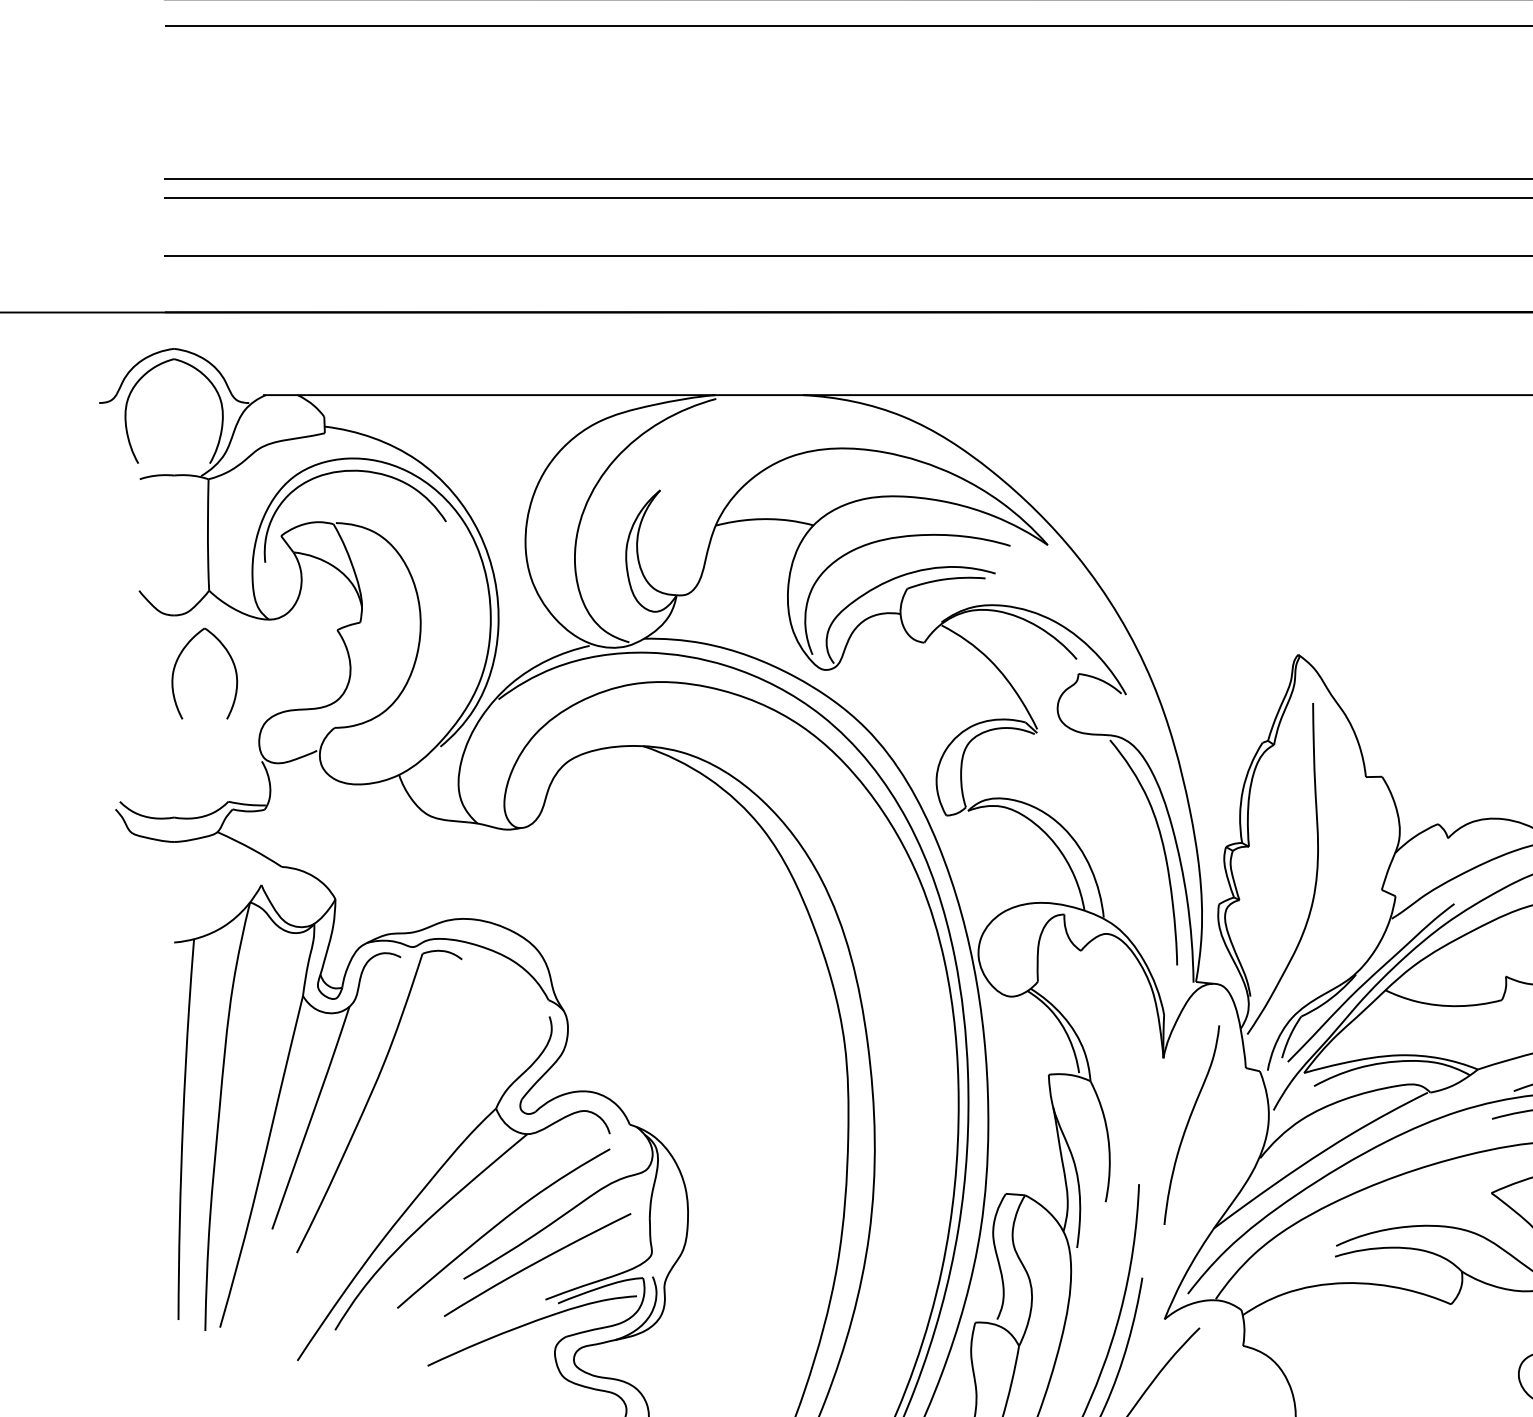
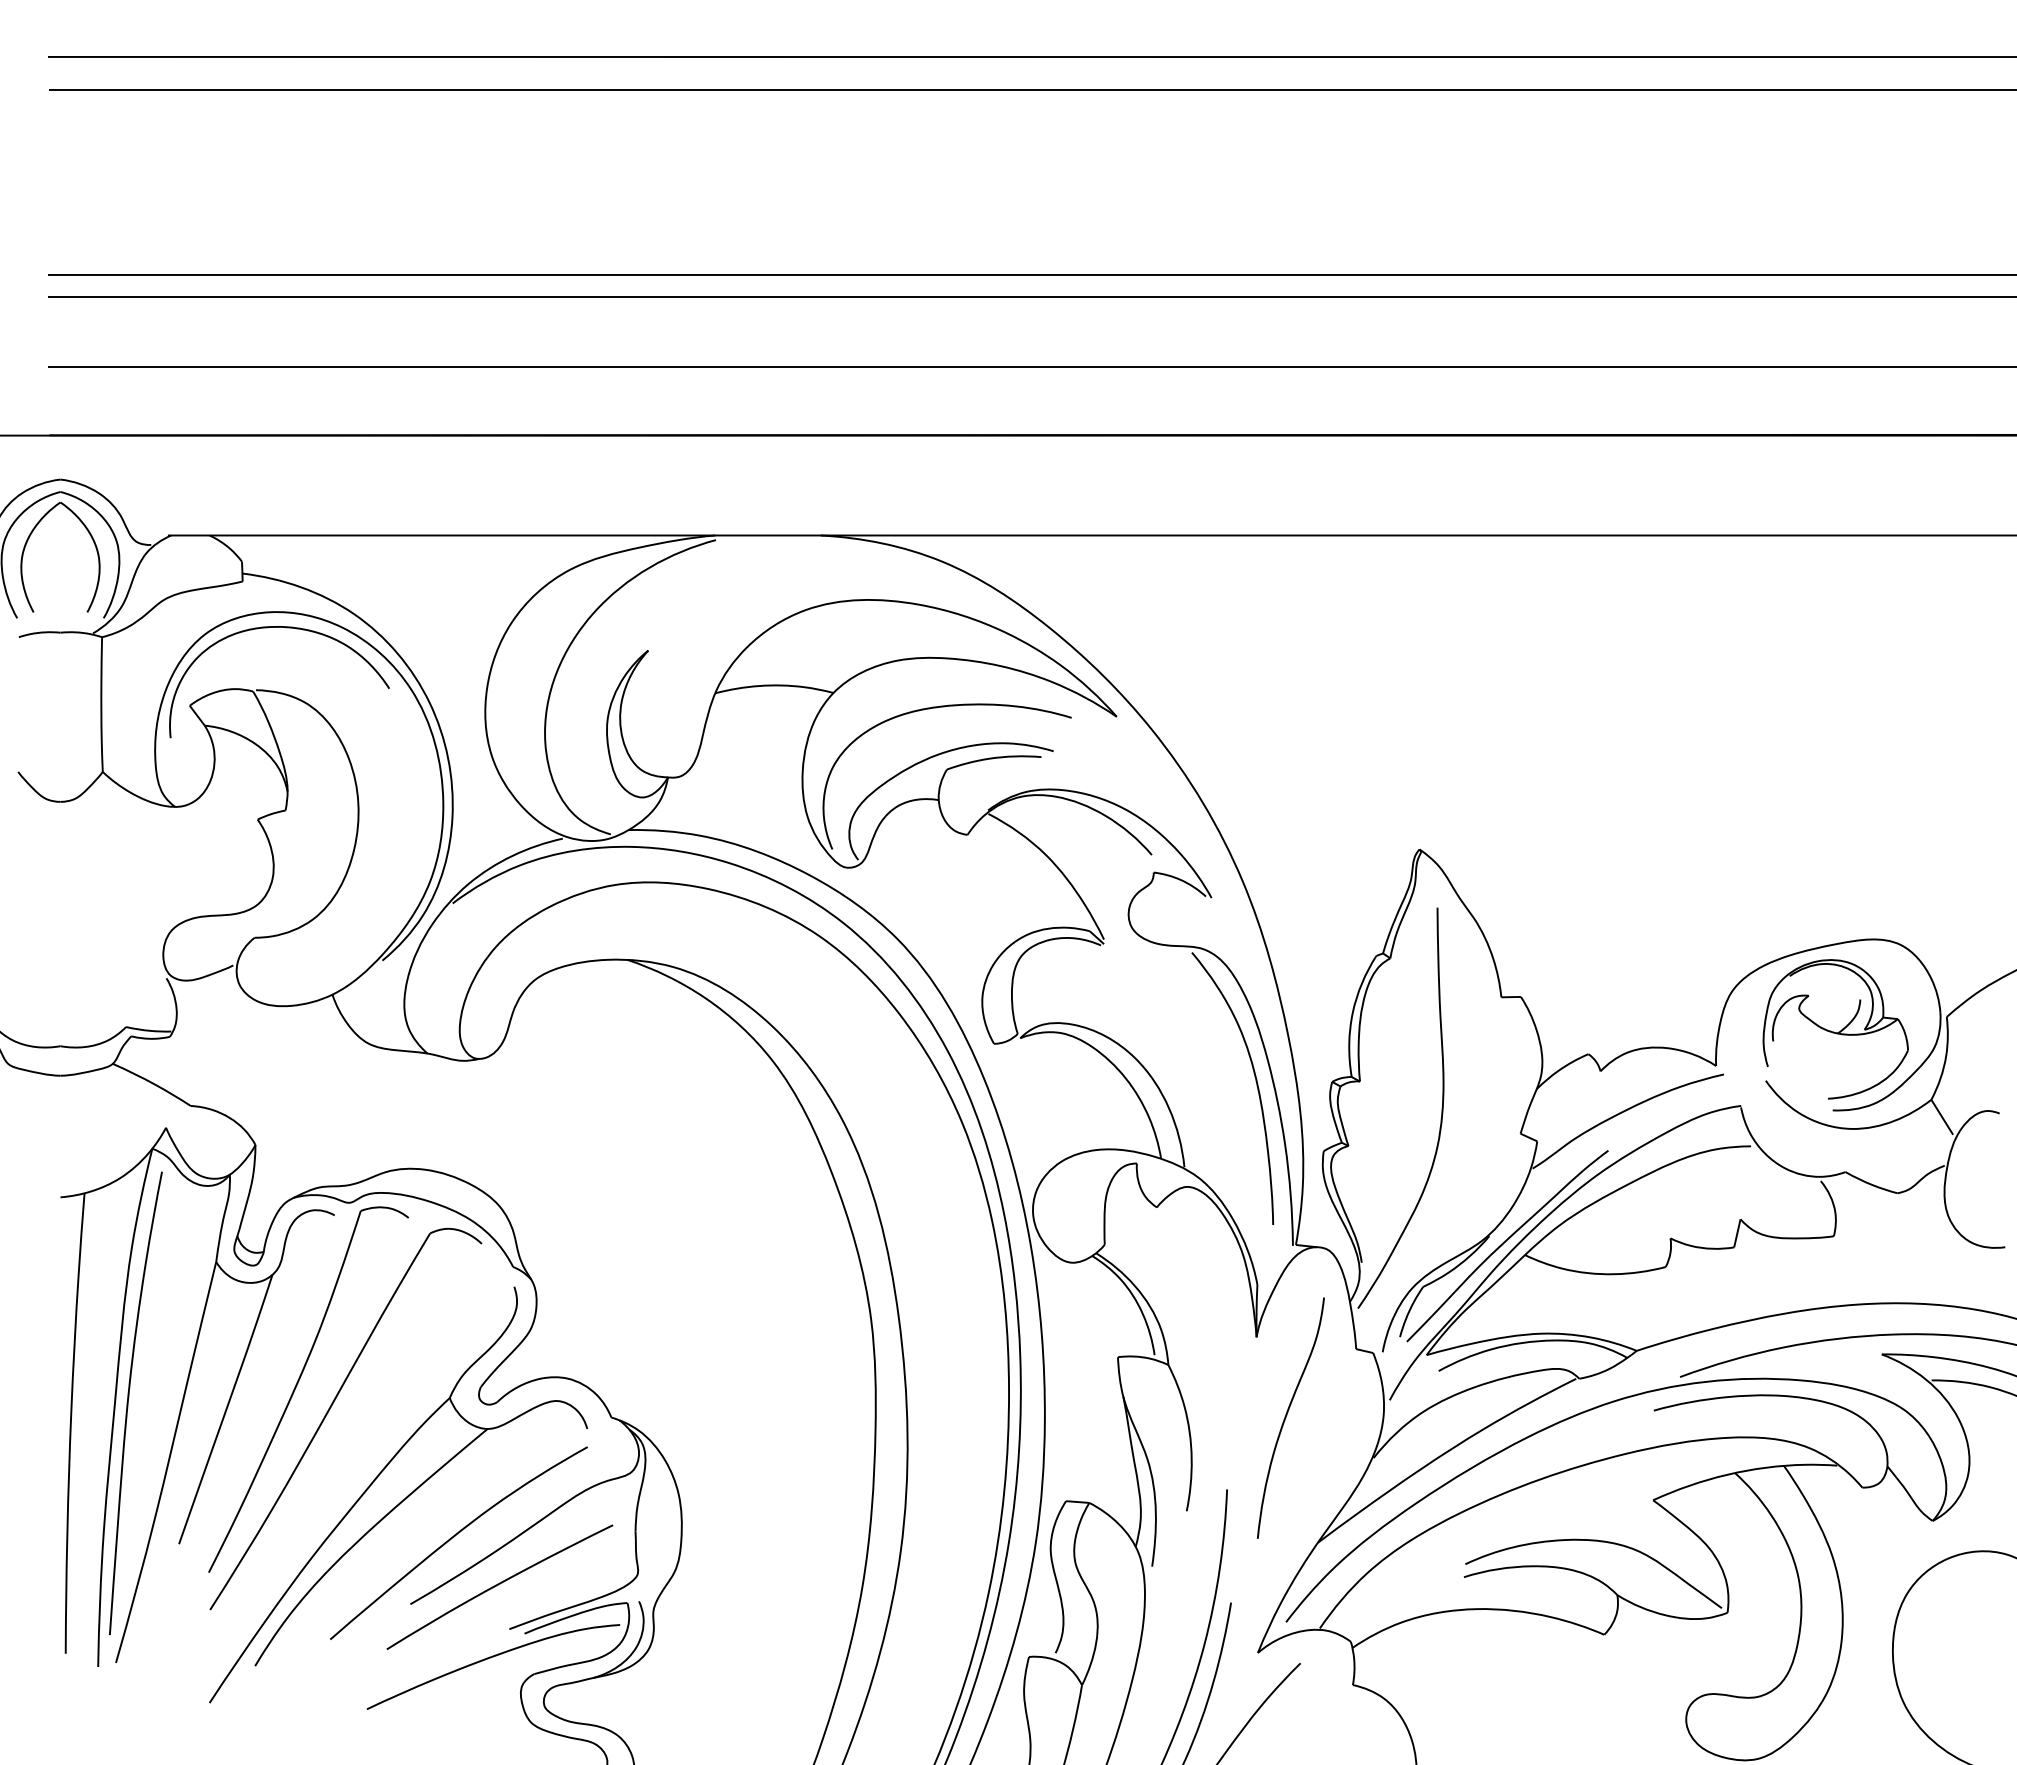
part: (176, 663) -> (26, 545), moved
curve: (230, 1113) -> (128, 1403), added
part: (396, 1119) -> (329, 1411), added

